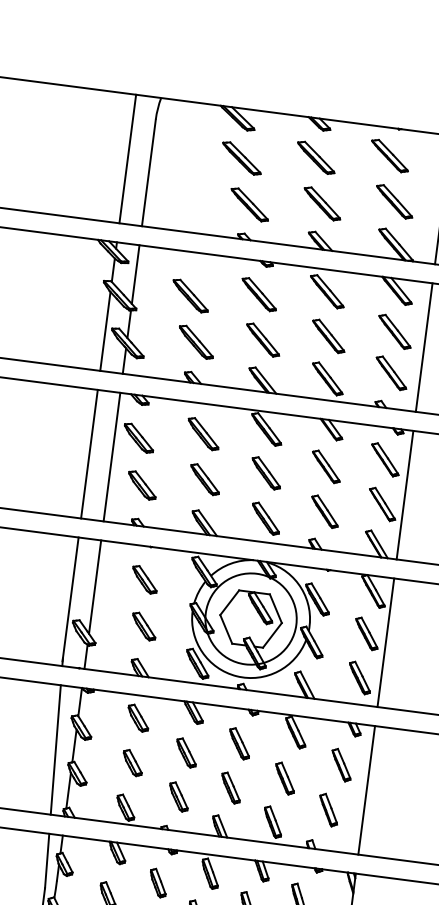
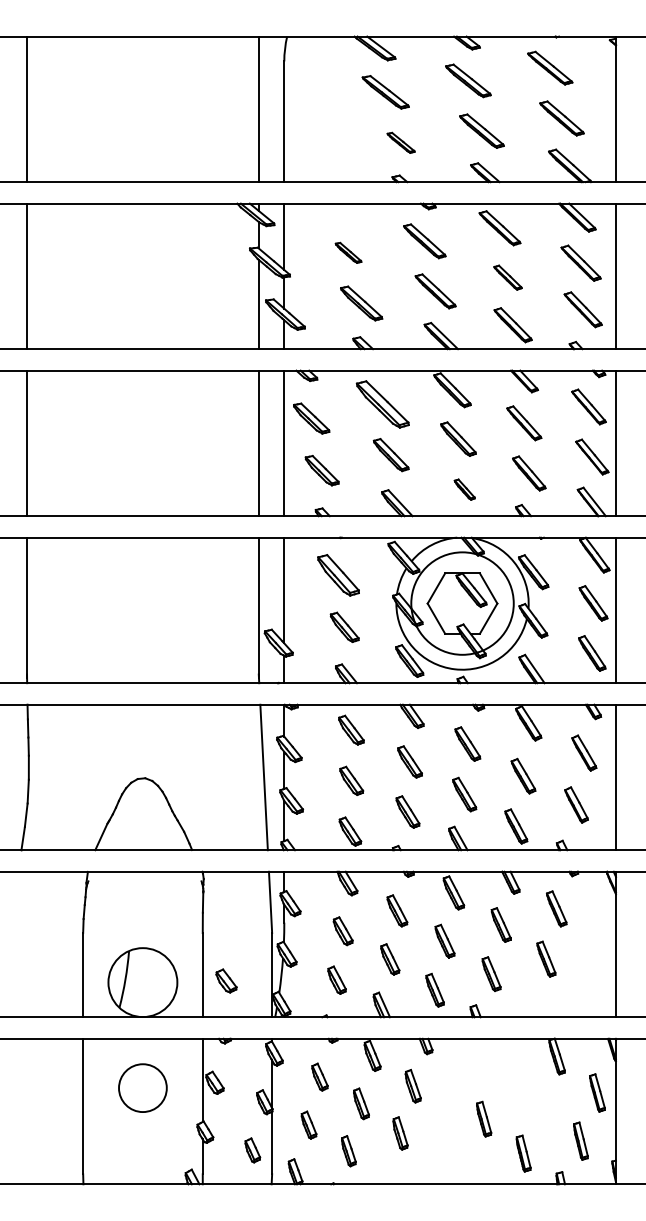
part: (249, 204) -> (400, 142), size x0.6
part: (190, 295) -> (348, 252), size x0.6
part: (328, 336) -> (507, 277), size x0.7
part: (203, 433) -> (382, 404), size x1.4
part: (265, 518) -> (464, 489), size x0.6
part: (144, 579) -> (338, 574), size x1.4

